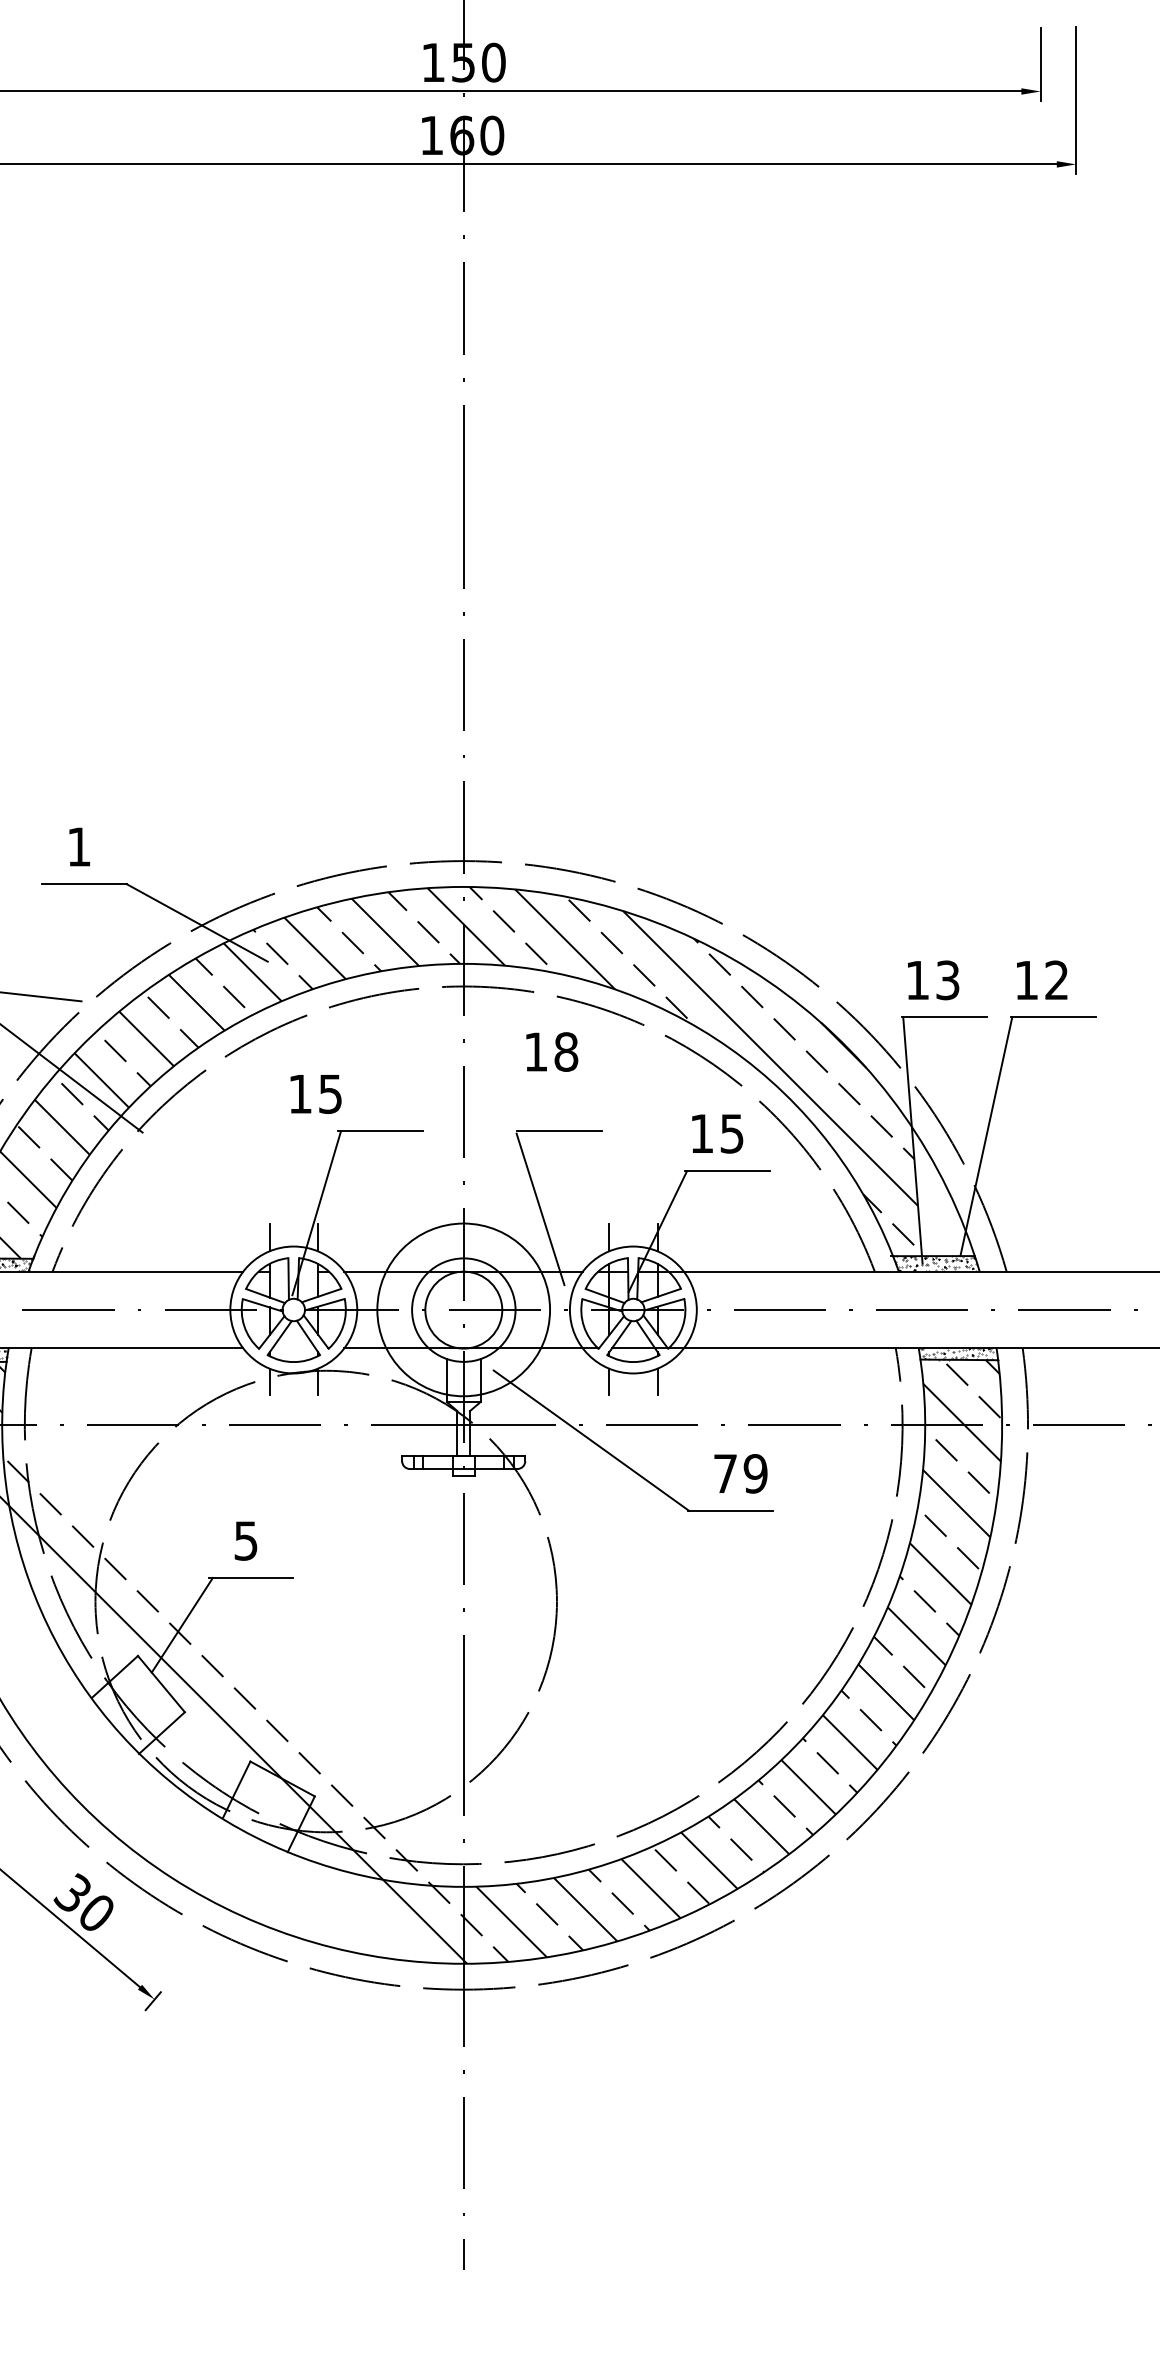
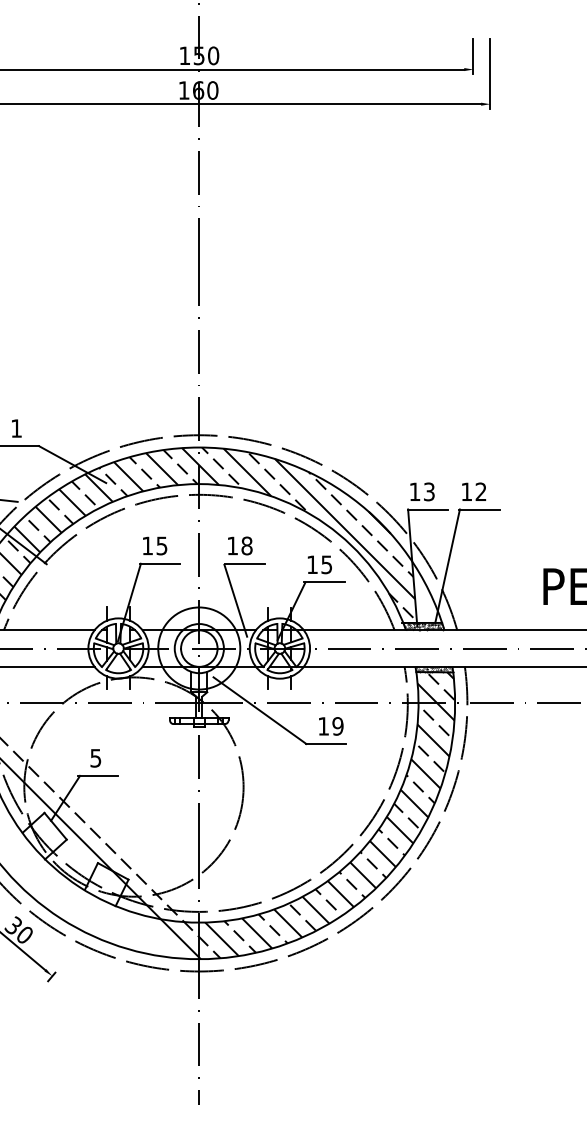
text: (552, 1051) -> (240, 545), moved
text: (316, 1093) -> (155, 545), moved
text: (725, 1474) -> (323, 726), 79 -> 19

